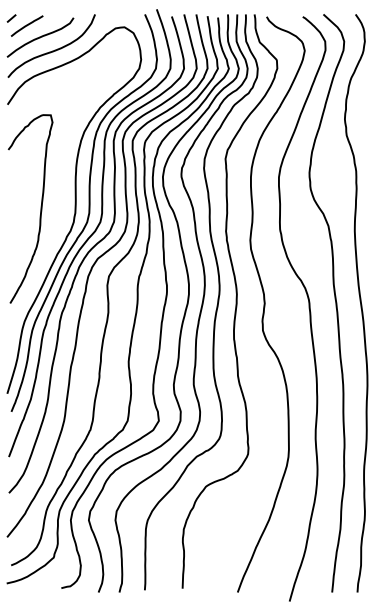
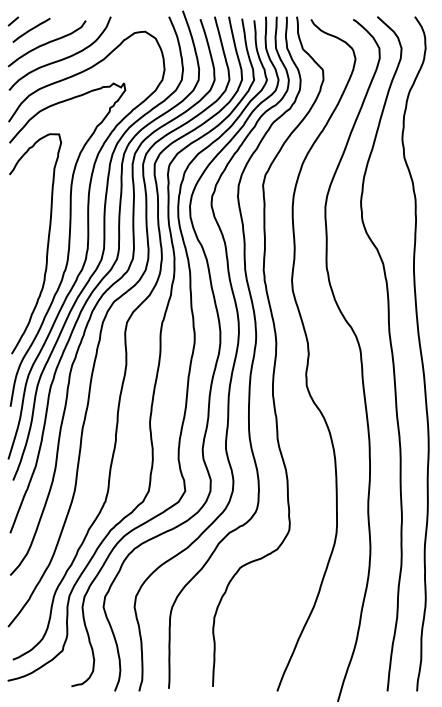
curve: (58, 209) -> (68, 244), added

